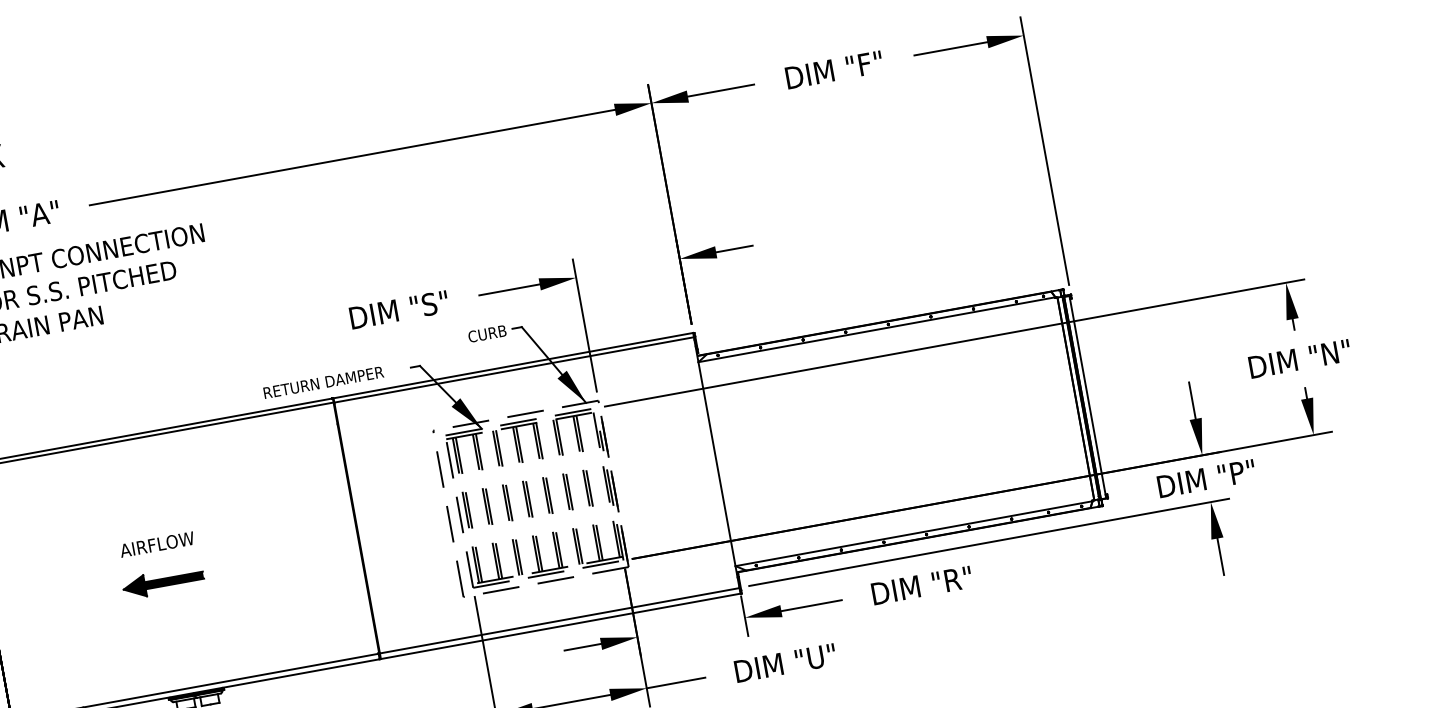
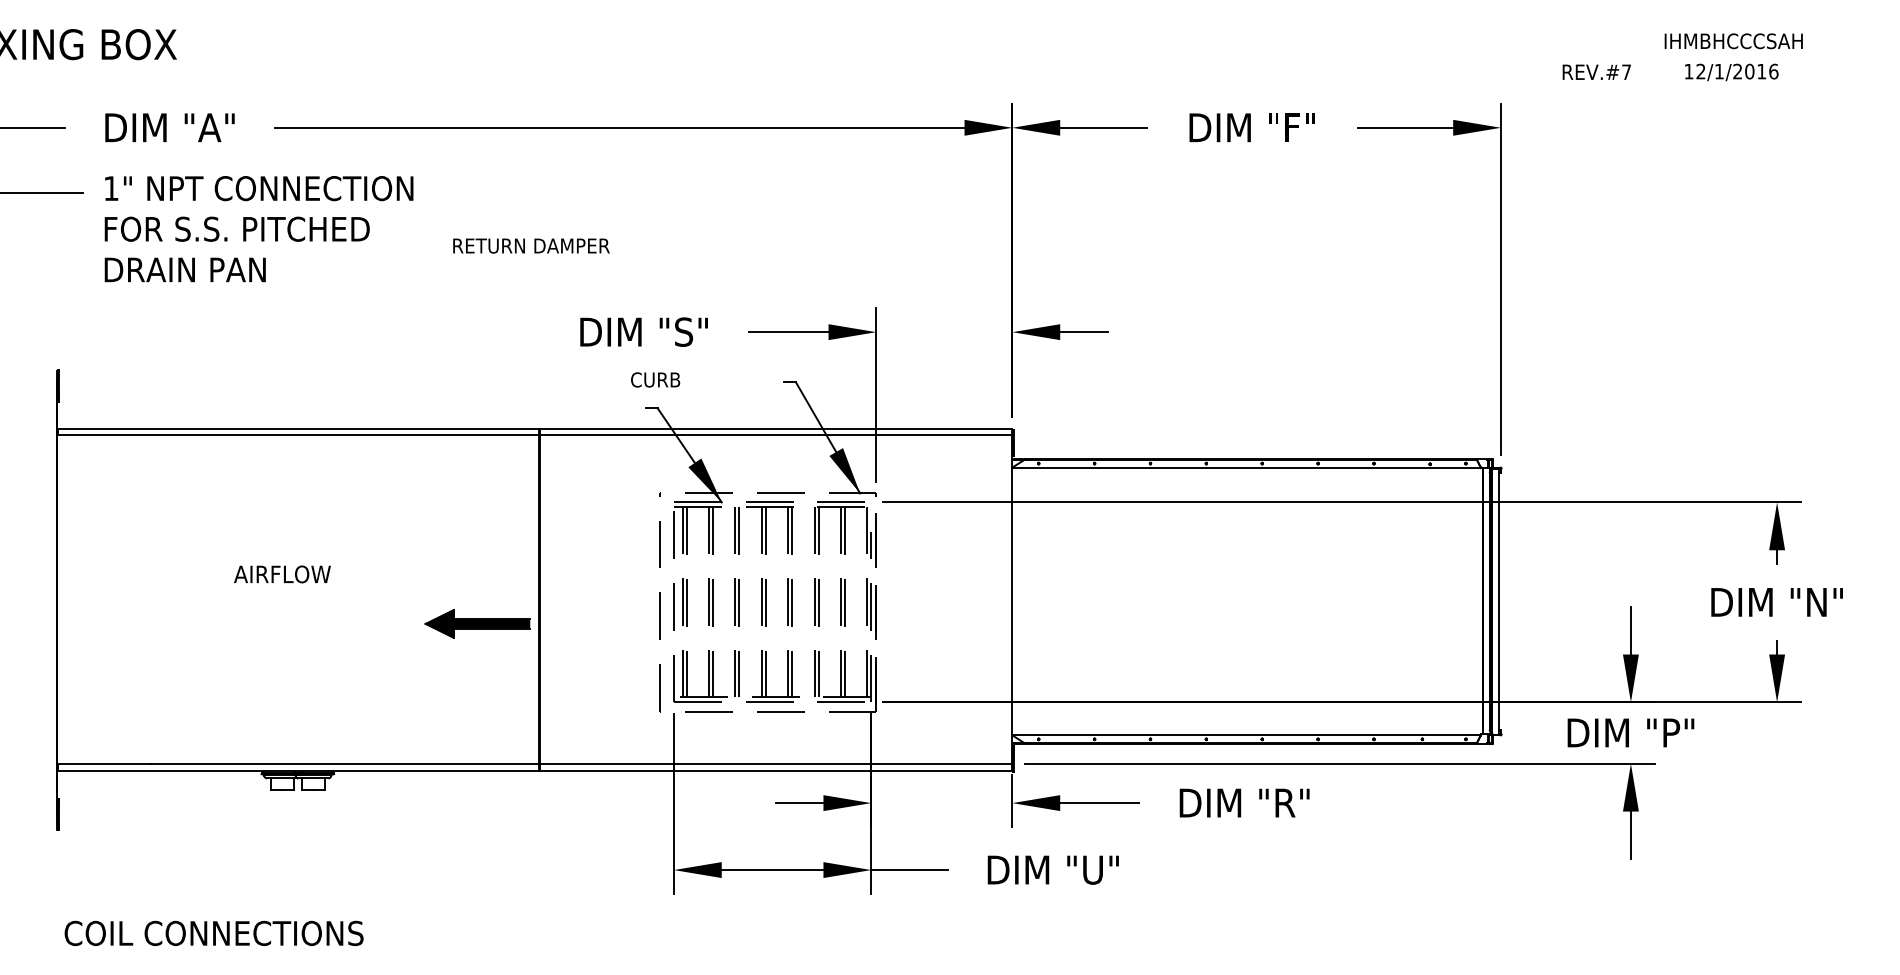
text: (487, 333) -> (655, 379), moved
text: (323, 382) -> (531, 245), moved
part: (163, 582) -> (477, 623), moved

